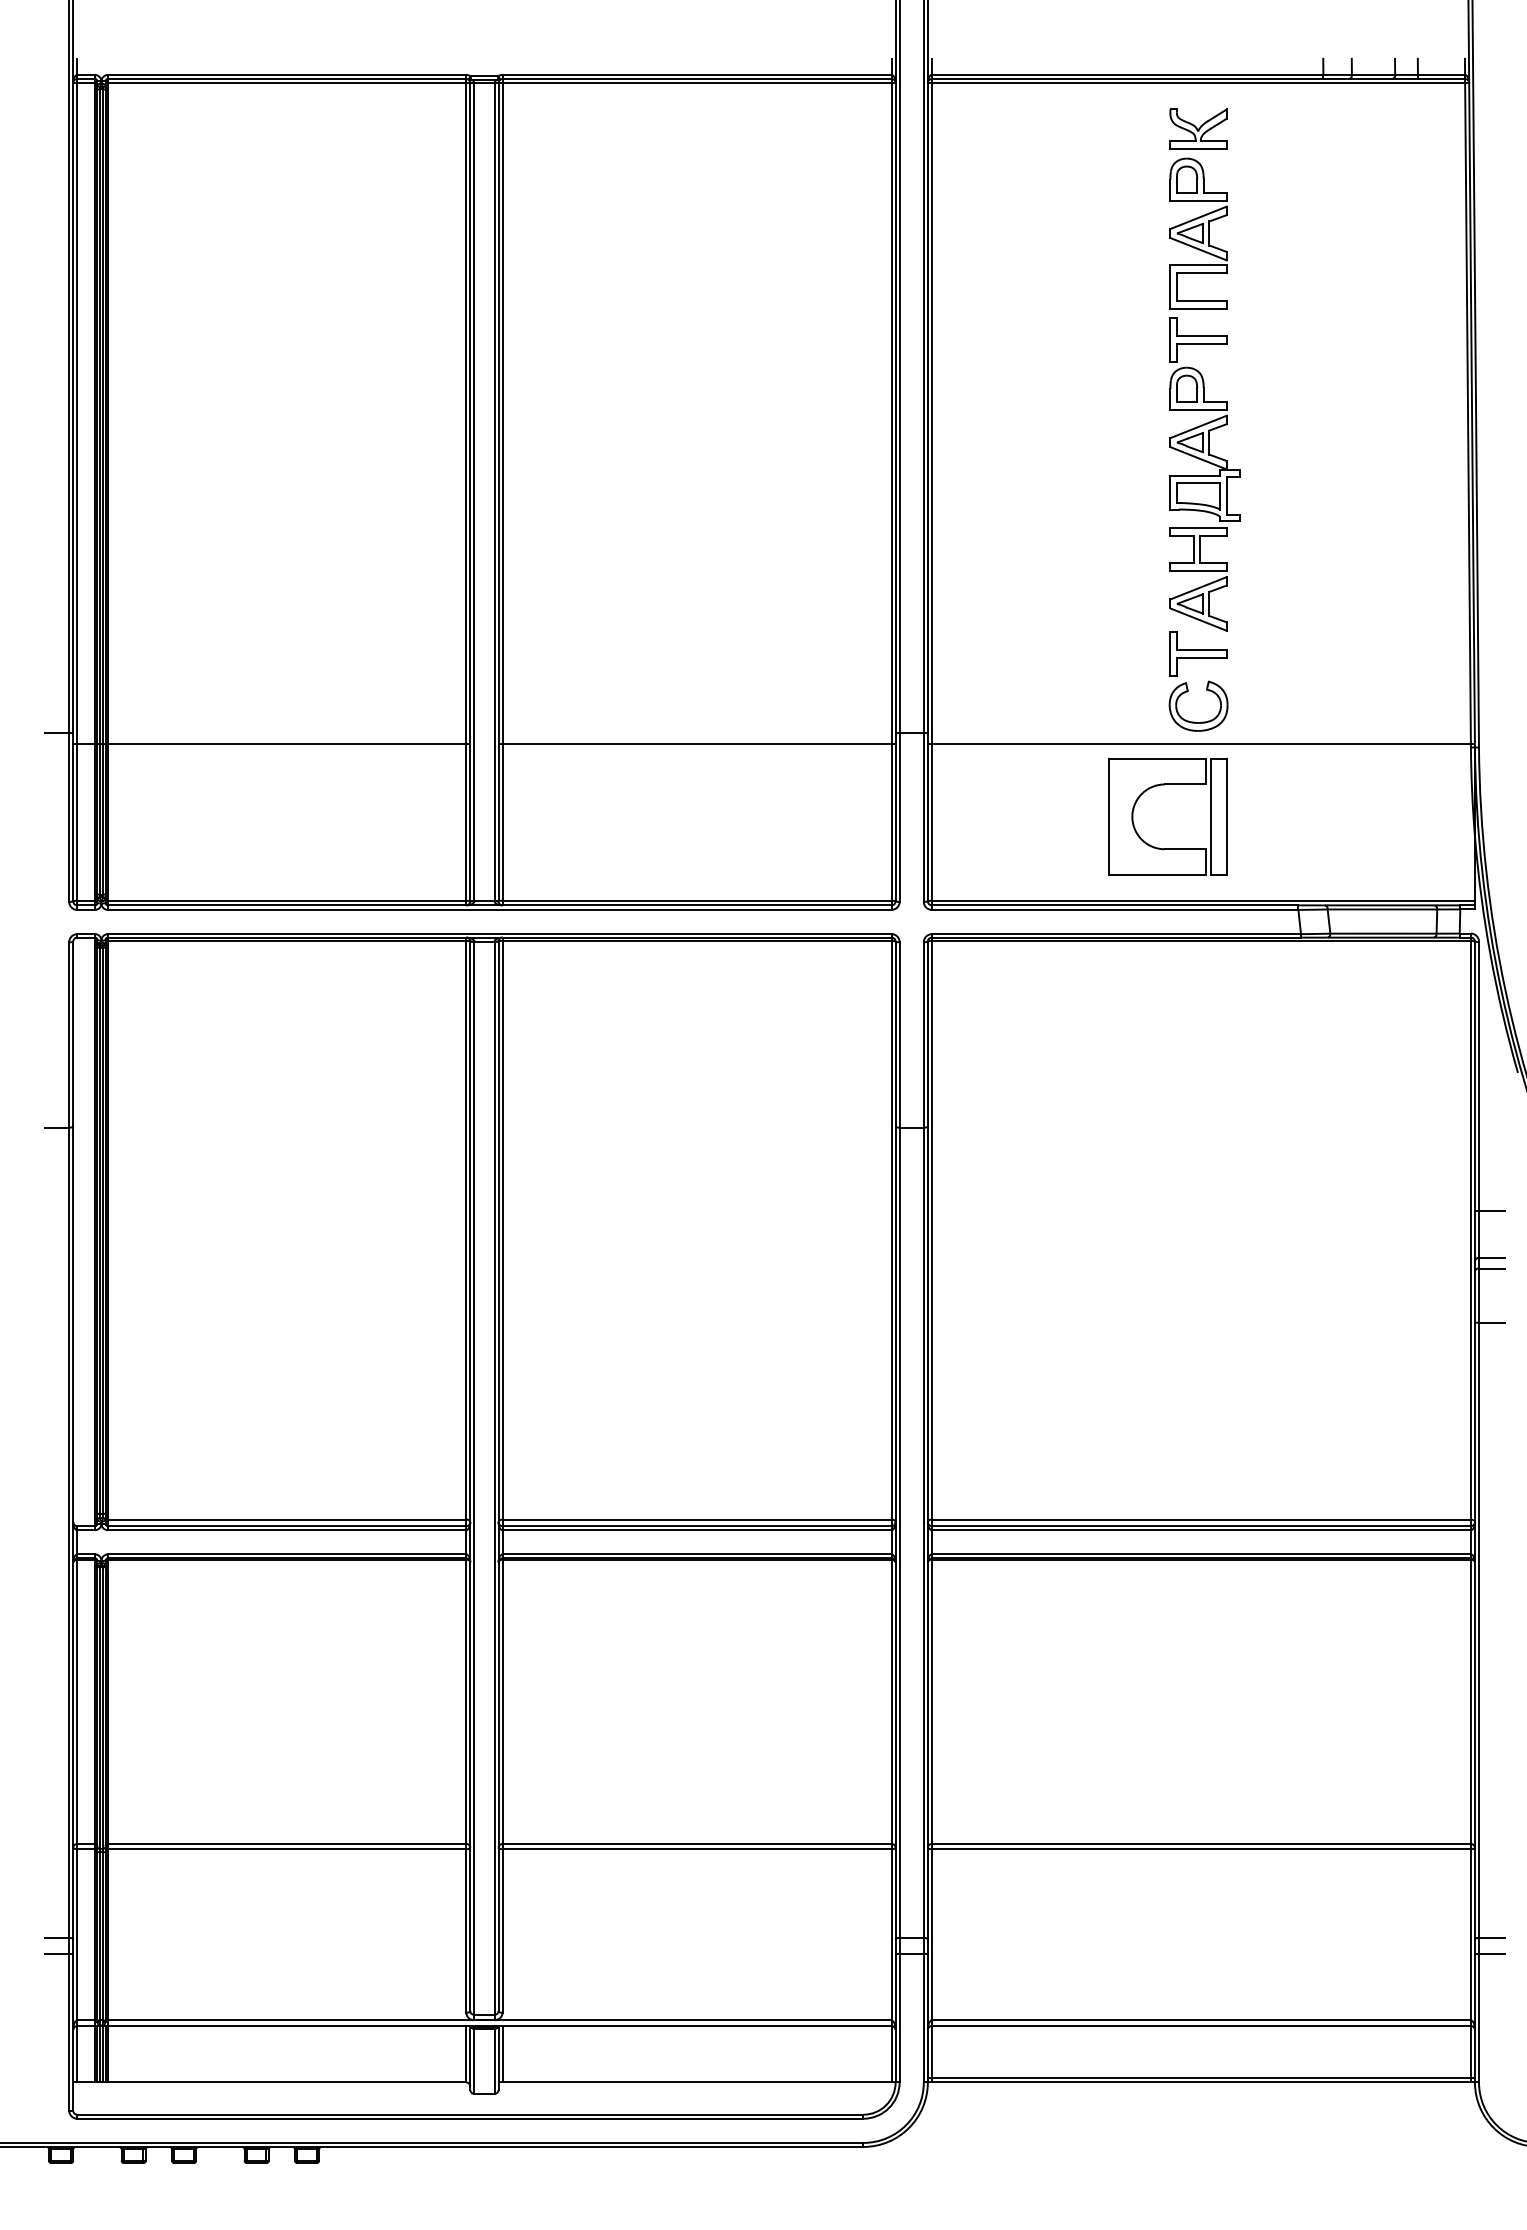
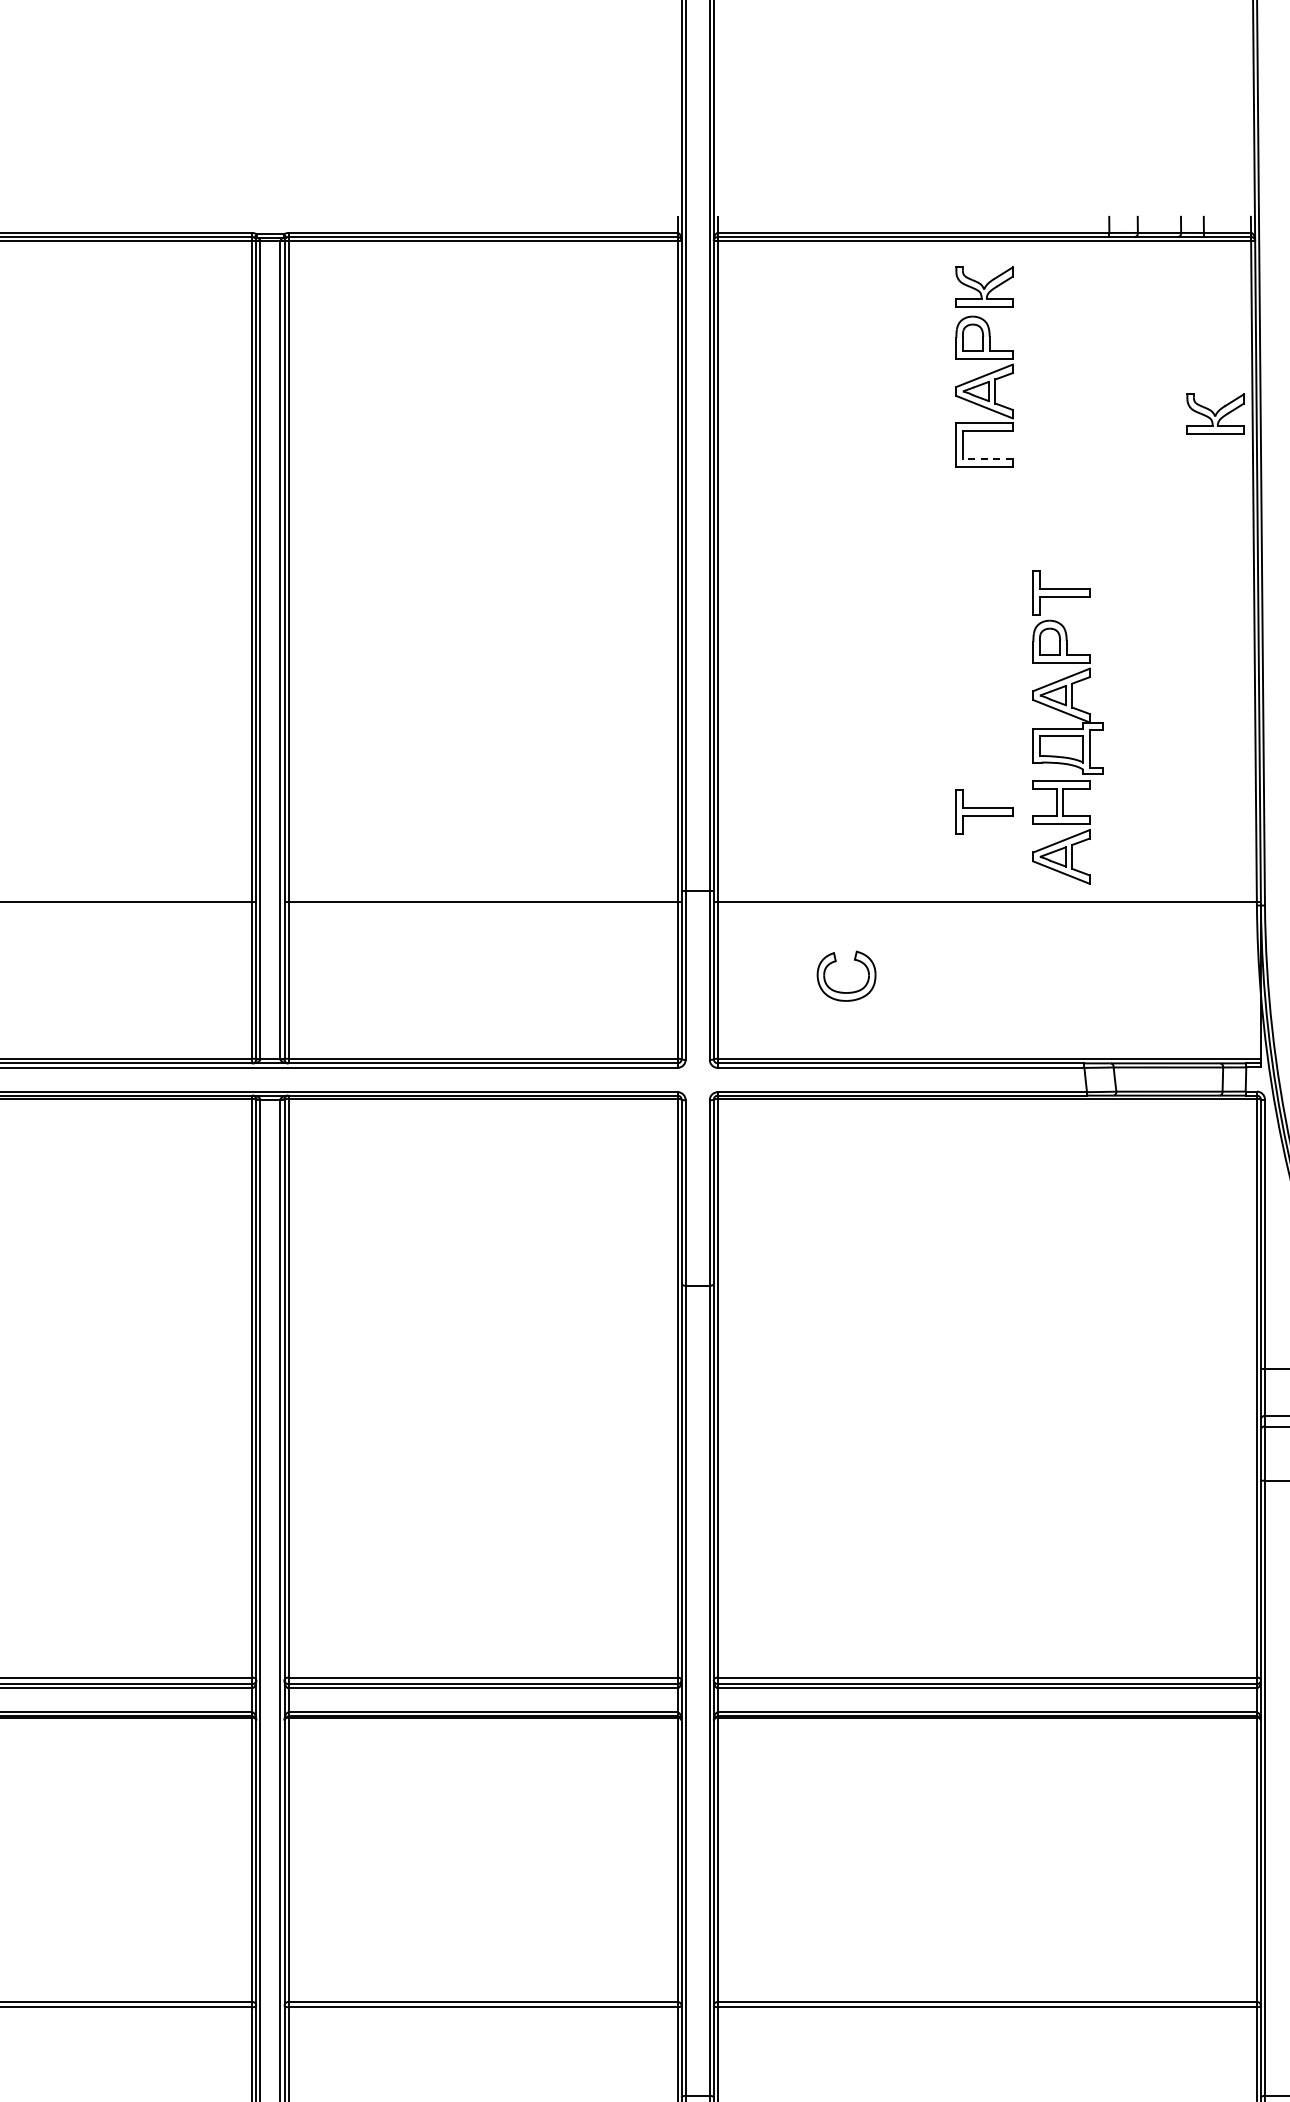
part: (1429, 255) -> (1215, 413), added
line: (1201, 301) -> (987, 459), solid -> dashed
part: (1204, 474) -> (1067, 727), moved
part: (1194, 721) -> (842, 991), moved
part: (1164, 785) -> (950, 943), removed

